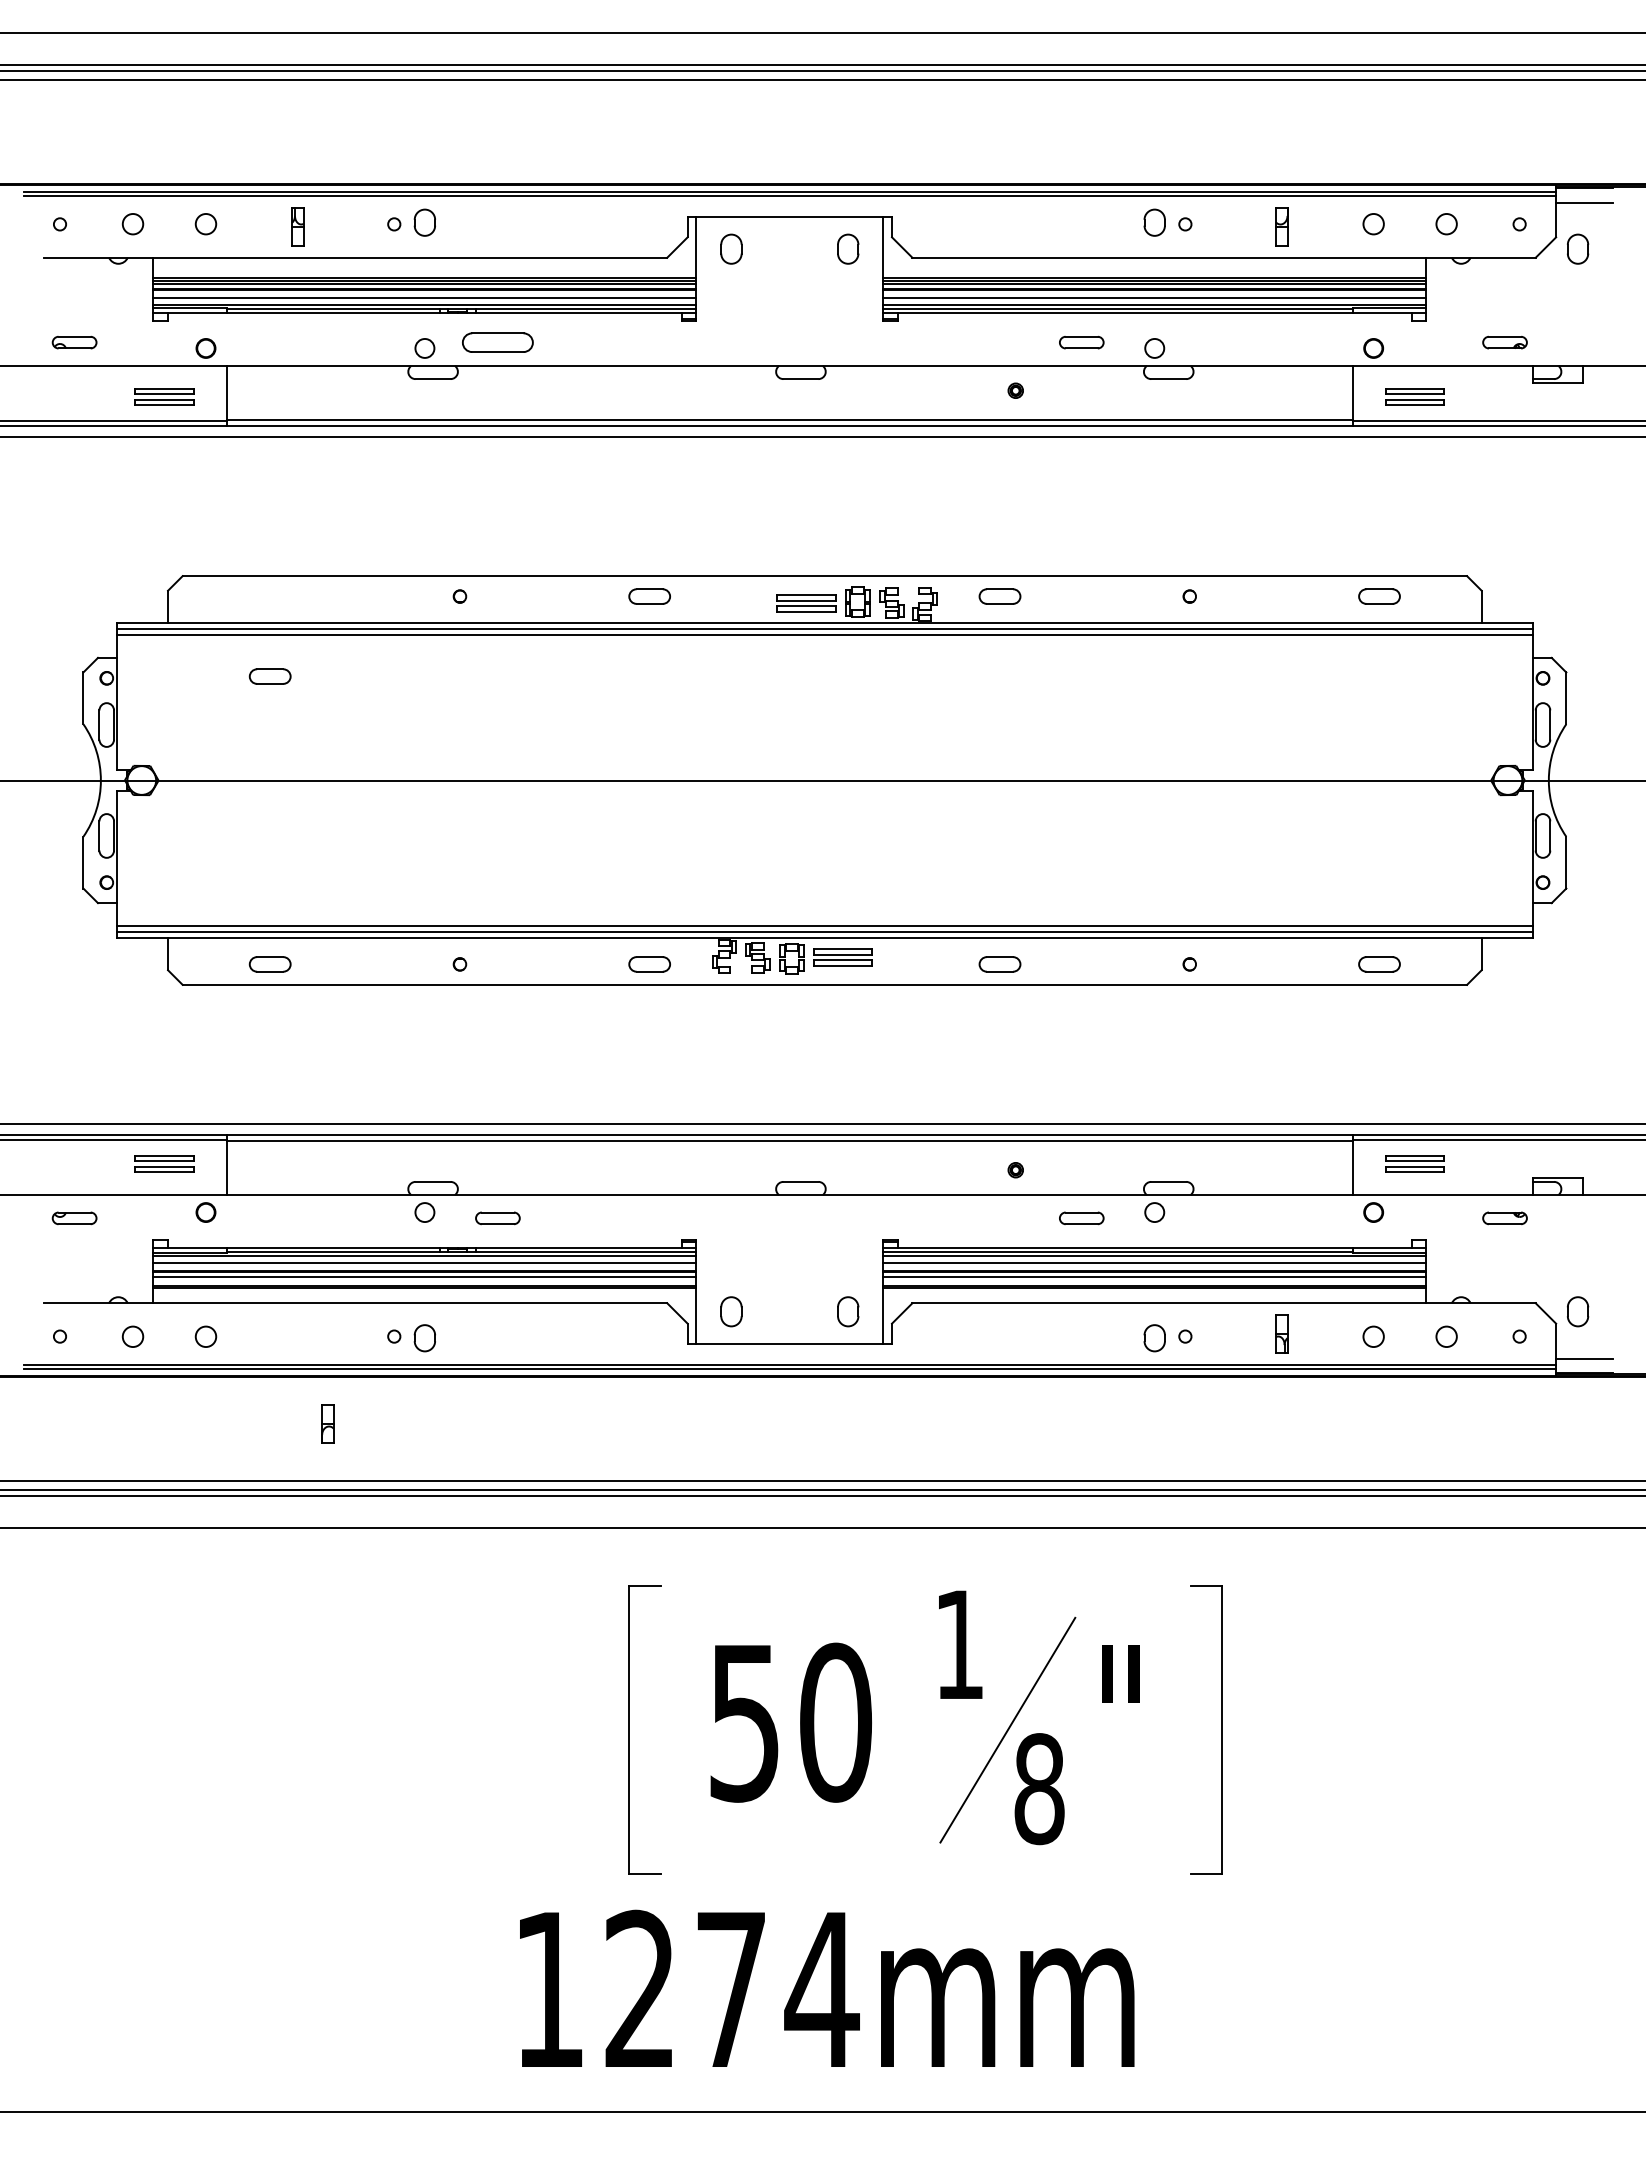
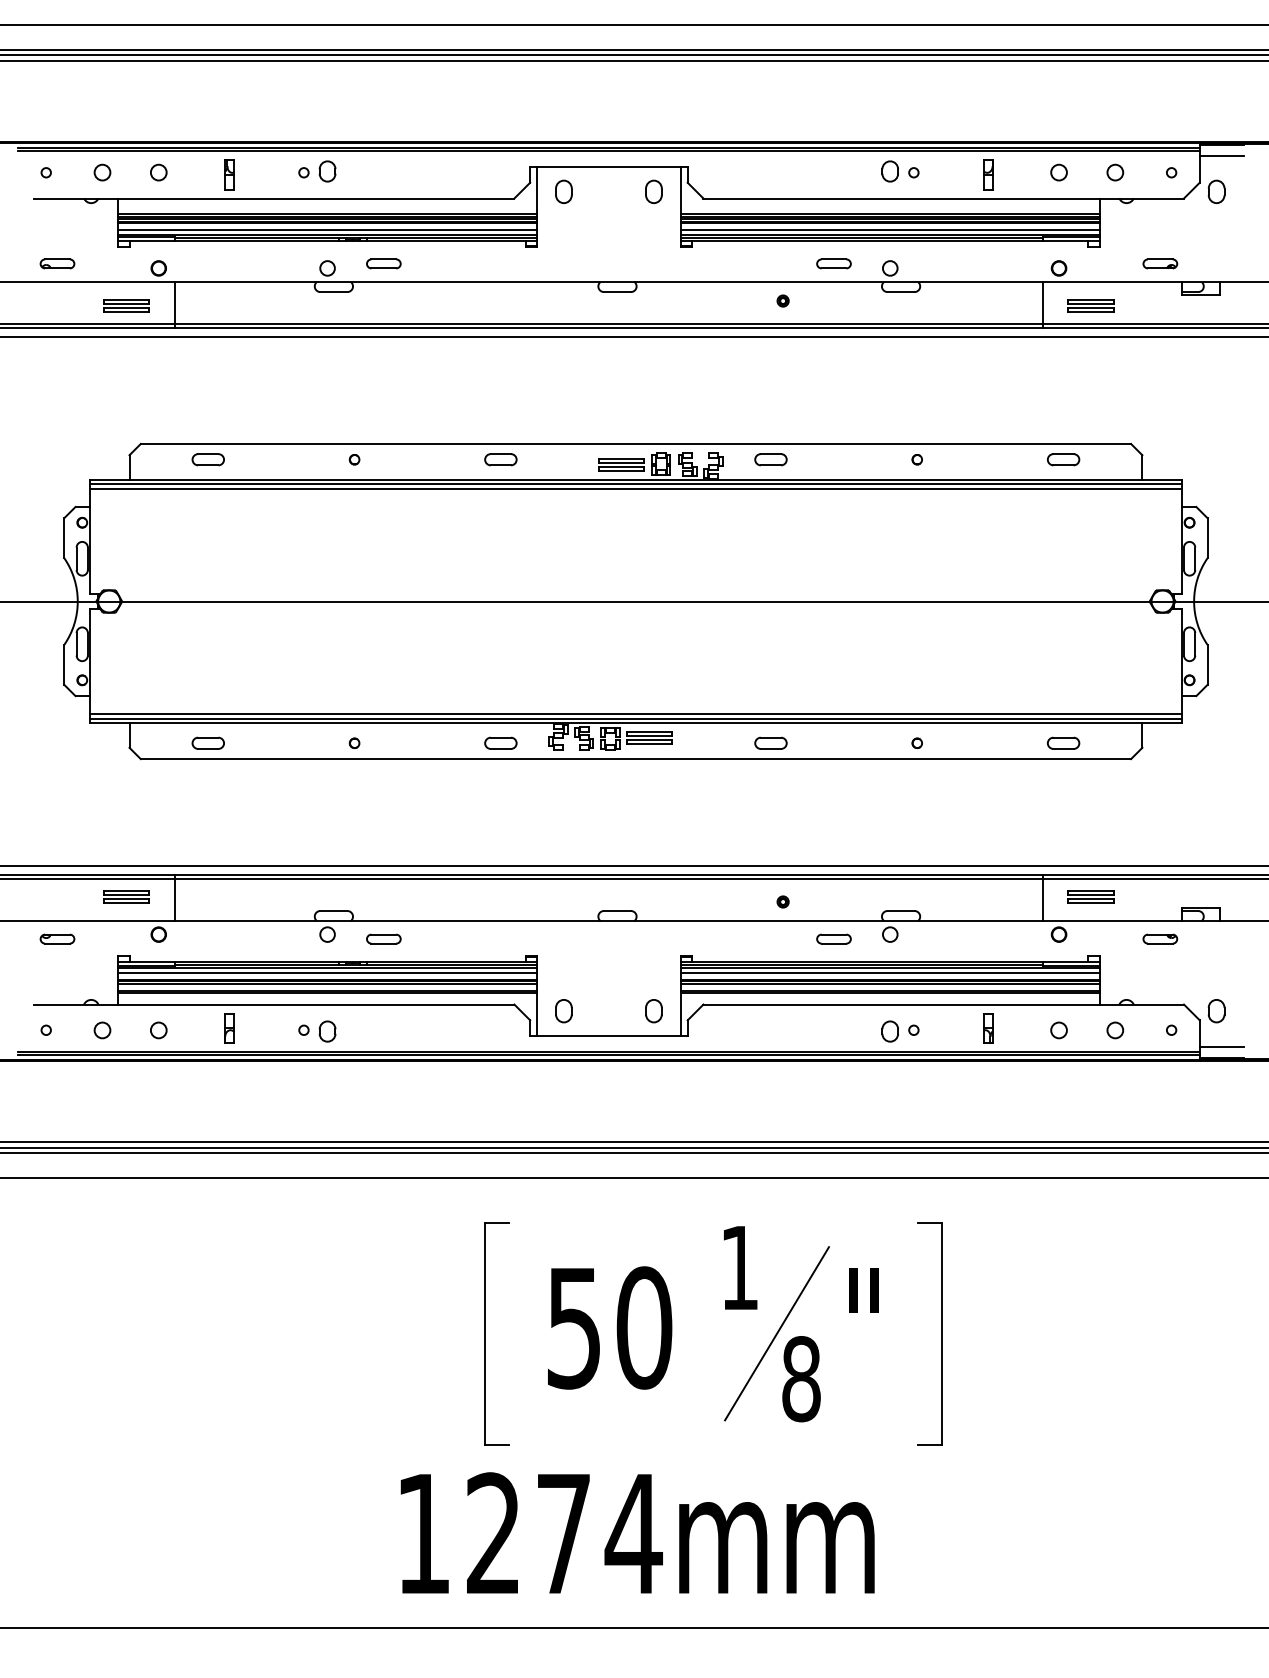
part: (497, 342) -> (383, 263), size x0.62
part: (269, 676) -> (207, 459), moved
part: (327, 1423) -> (229, 1027), moved

